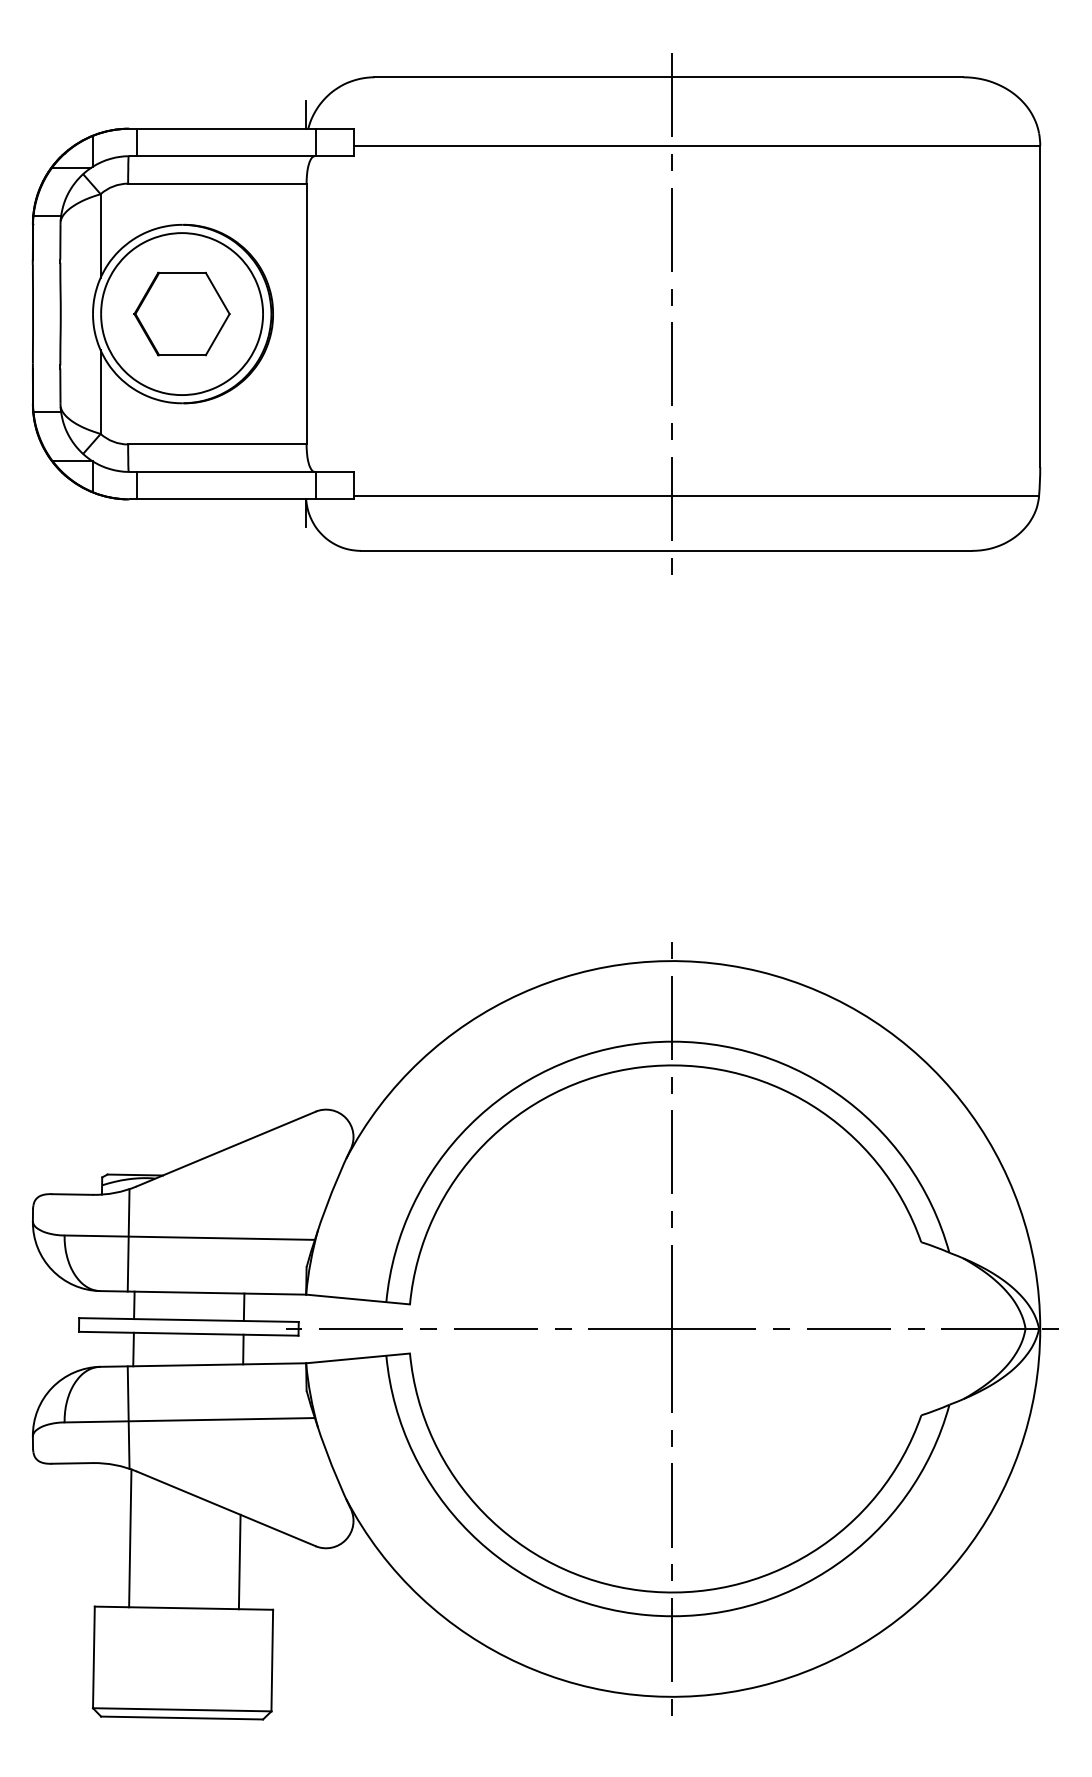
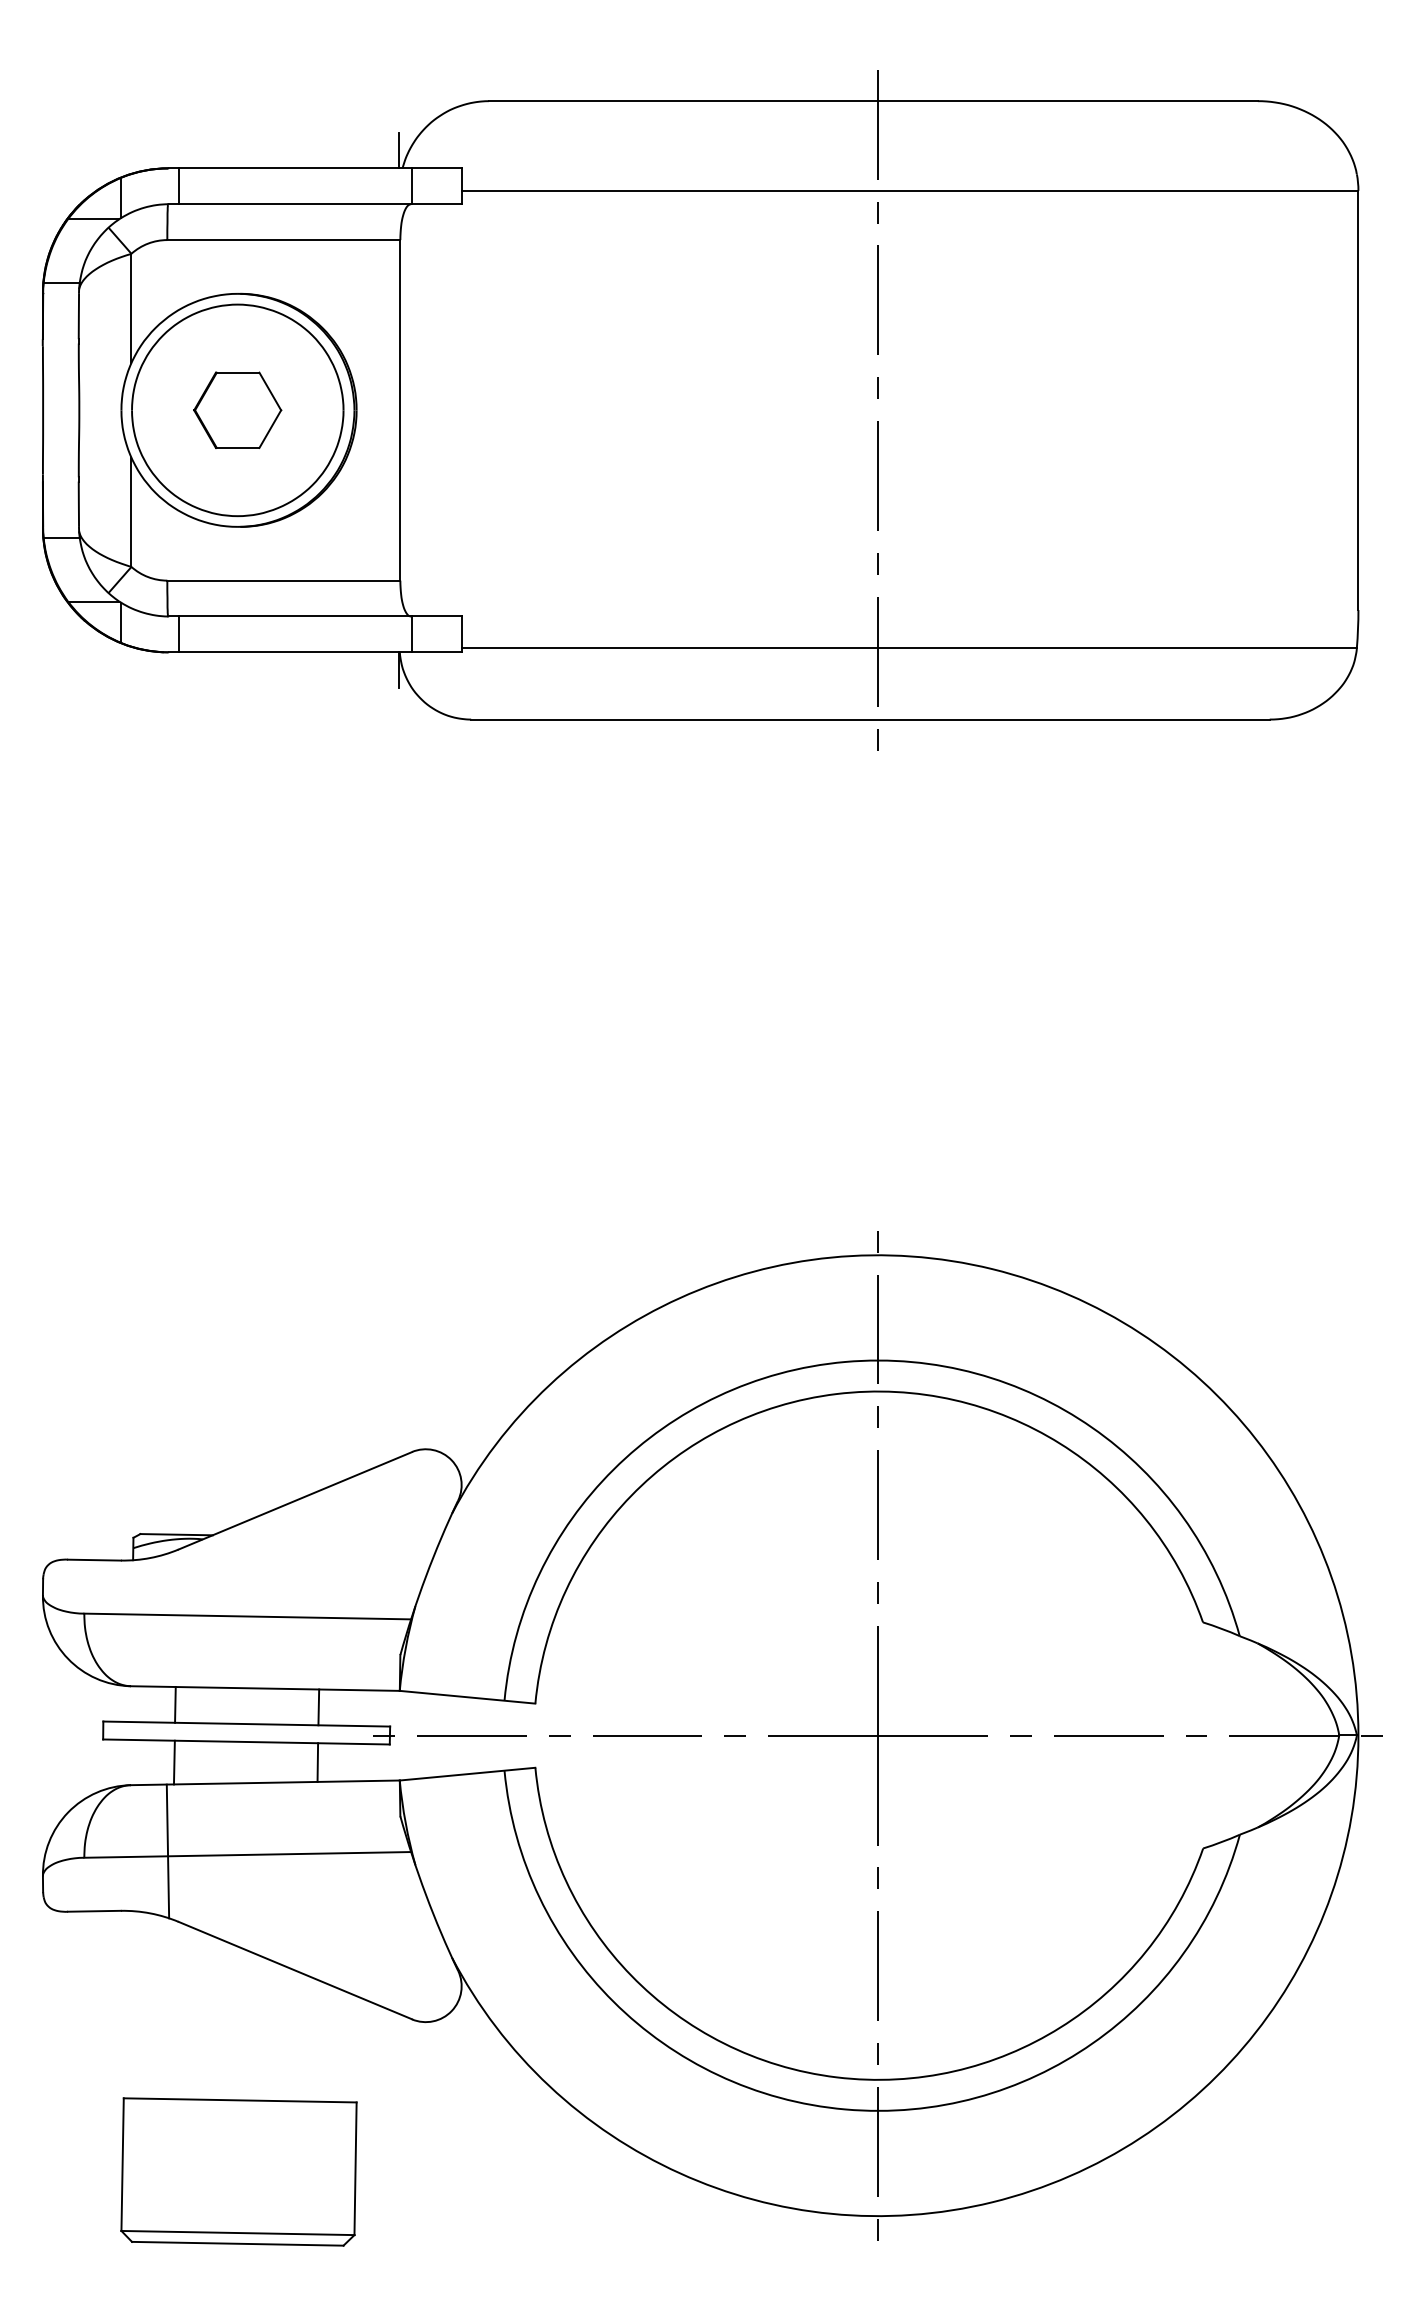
part: (181, 313) -> (236, 409), size x0.7
line: (128, 1240) -> (167, 1620), removed
line: (130, 1538) -> (170, 2009), removed
line: (239, 1561) -> (312, 2039), removed

